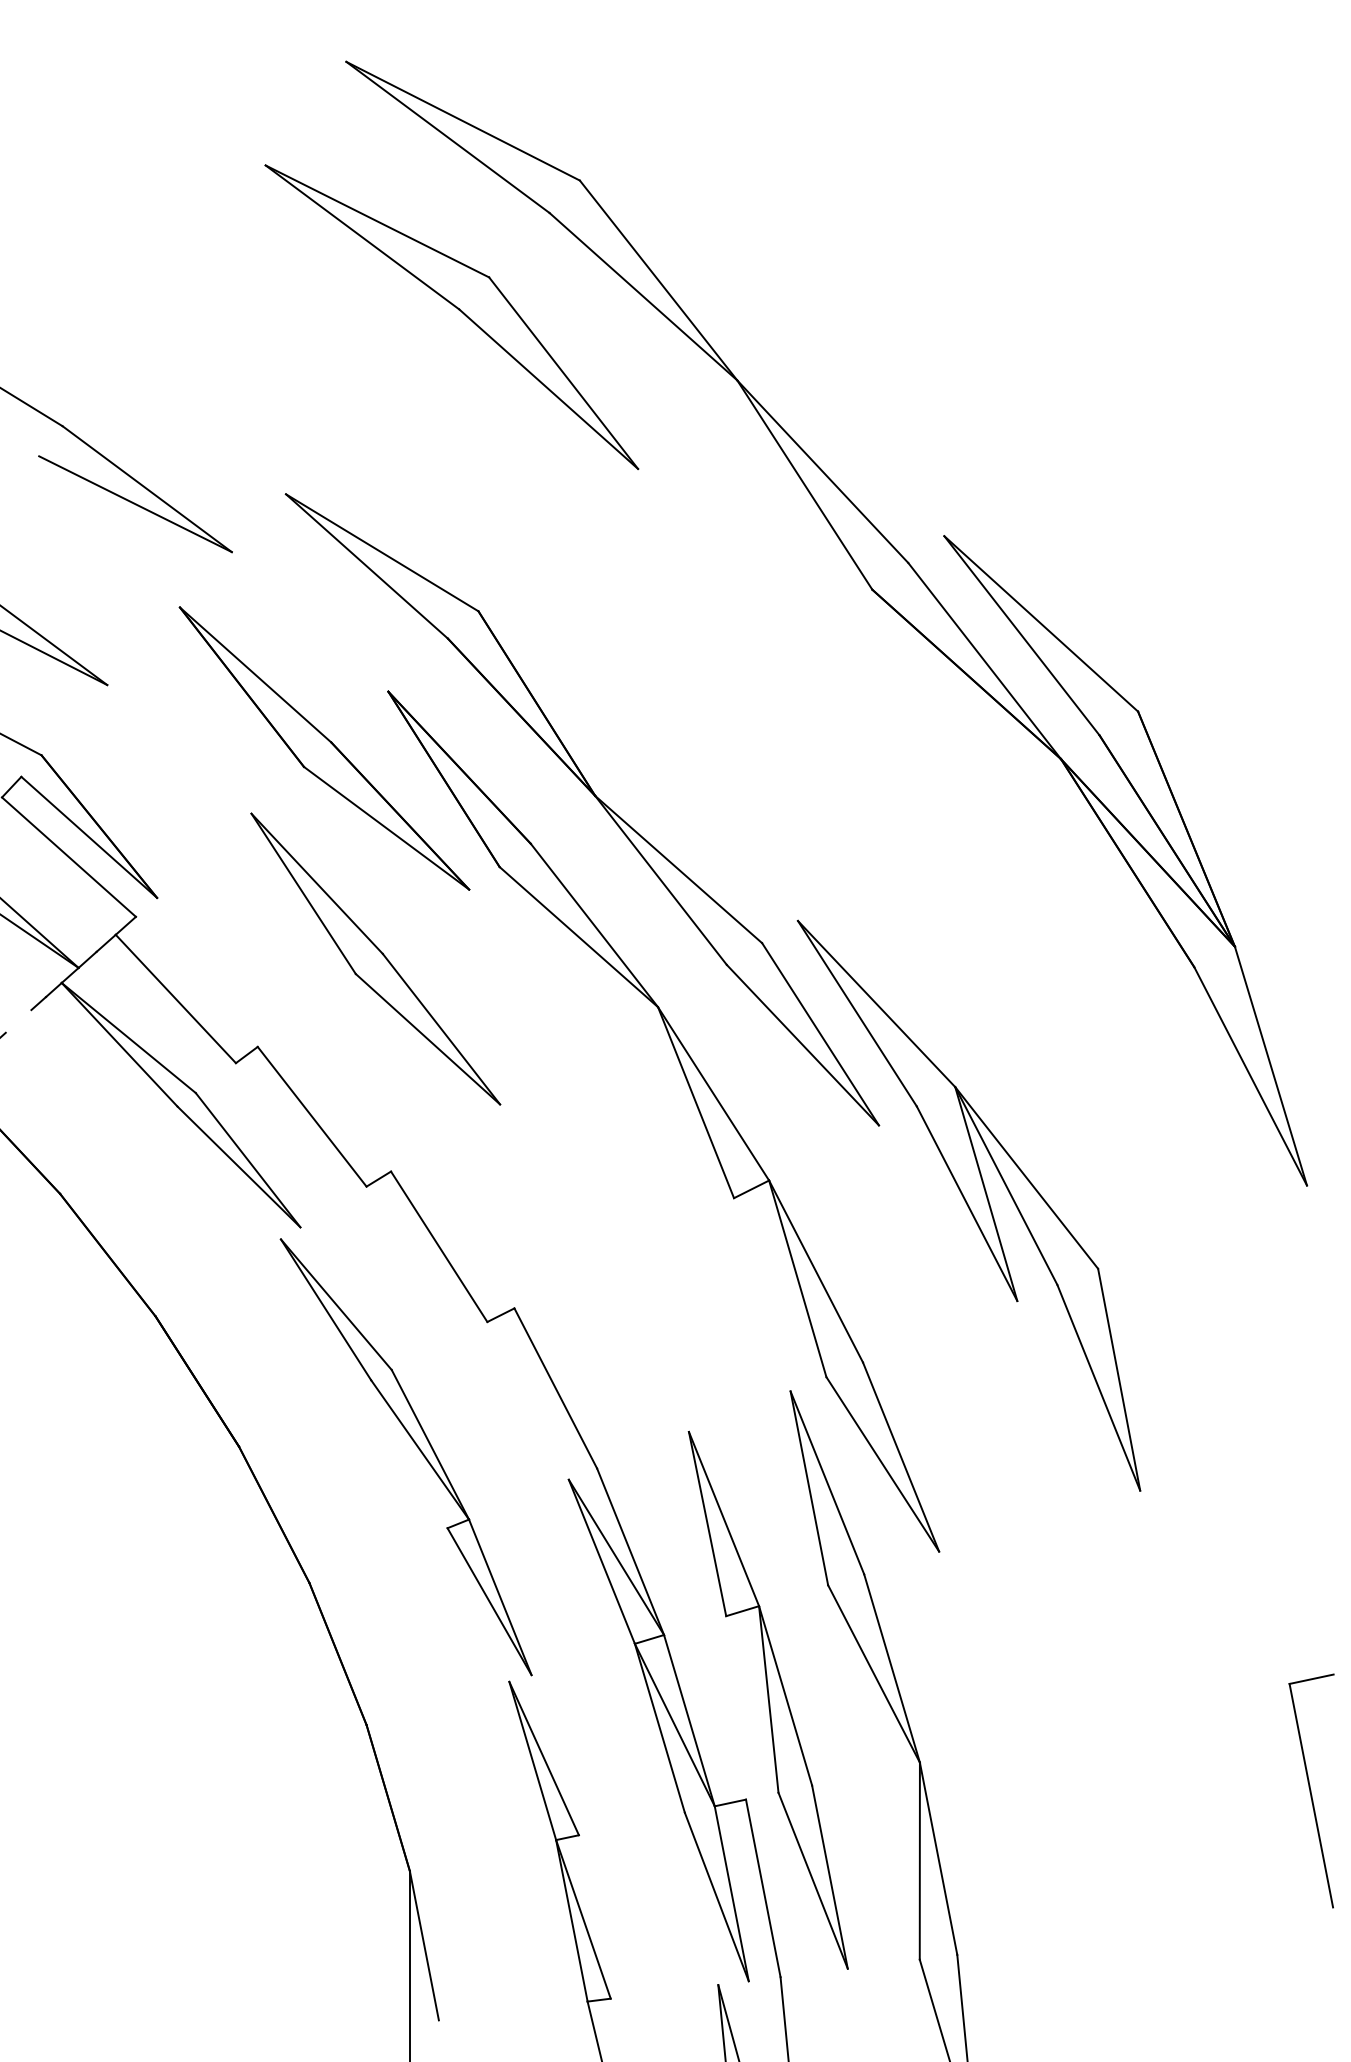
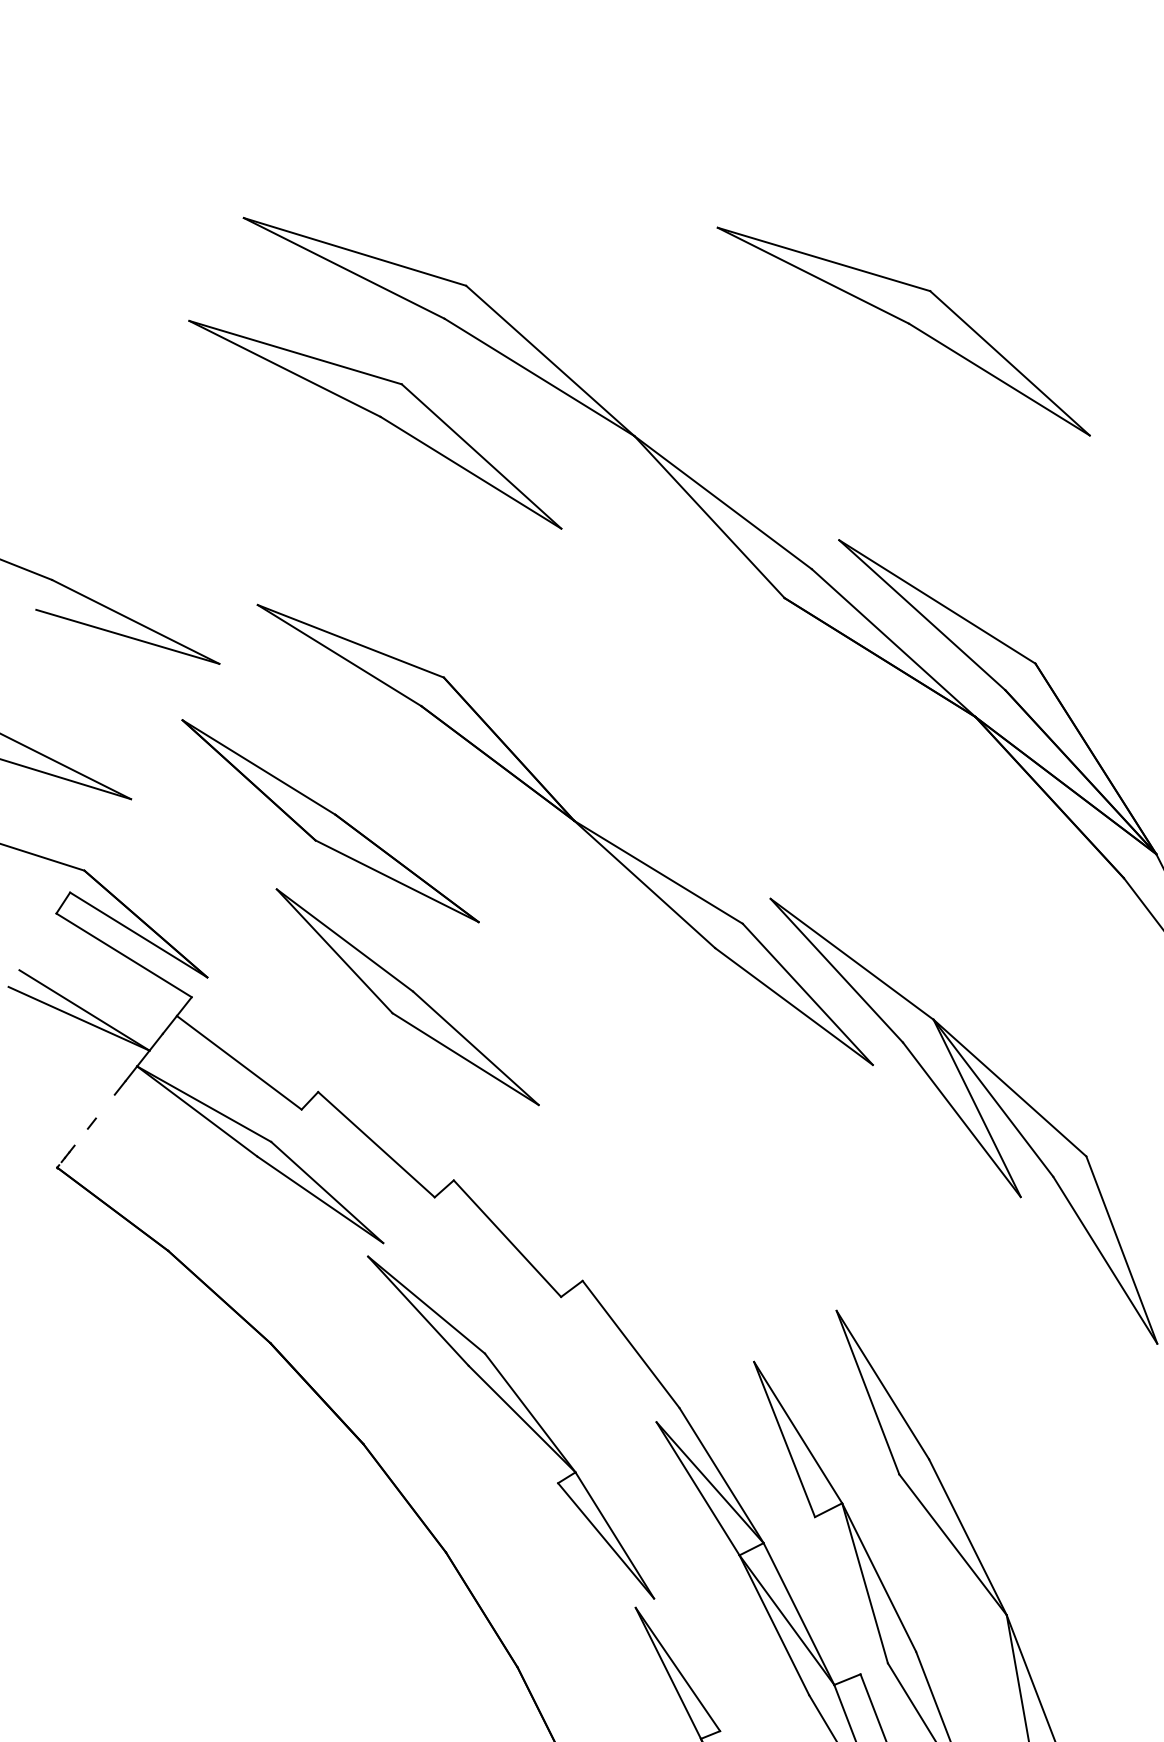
part: (1063, 310) -> (908, 324), added
part: (697, 1109) -> (711, 1079), removed

